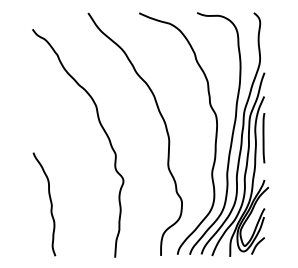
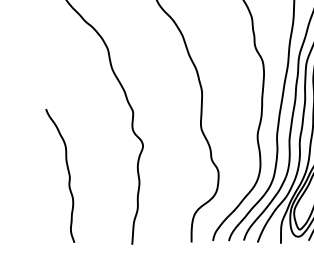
curve: (50, 204) -> (68, 176), moved

